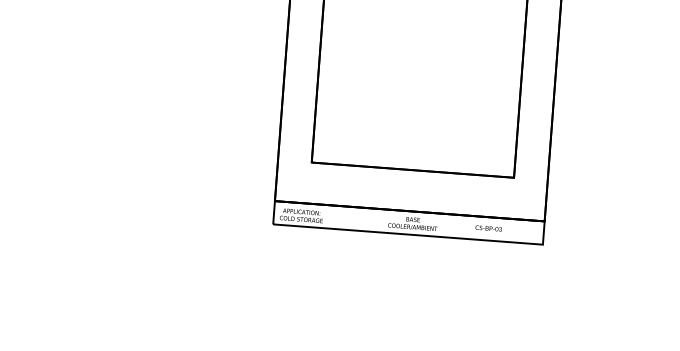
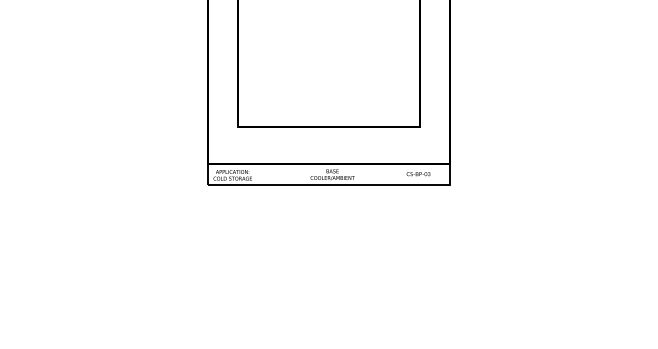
text: (488, 228) -> (418, 174), moved

